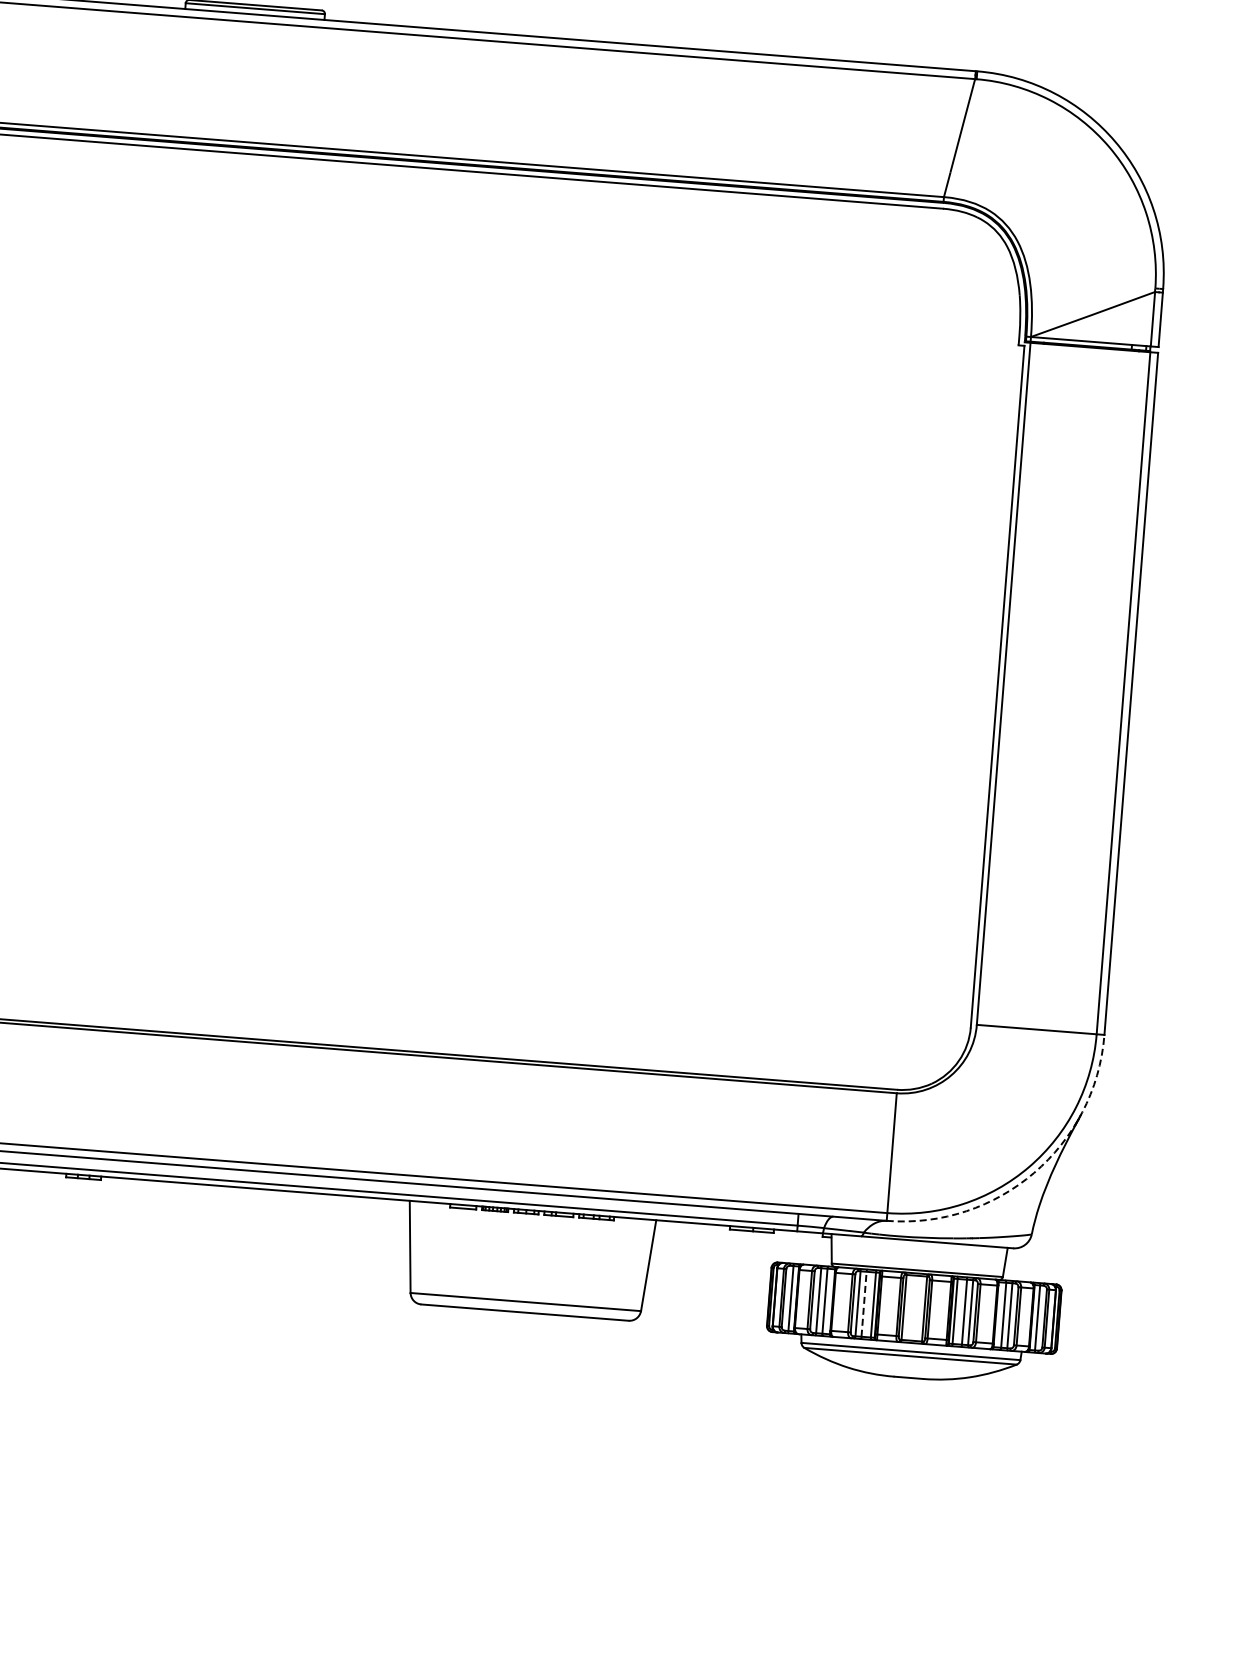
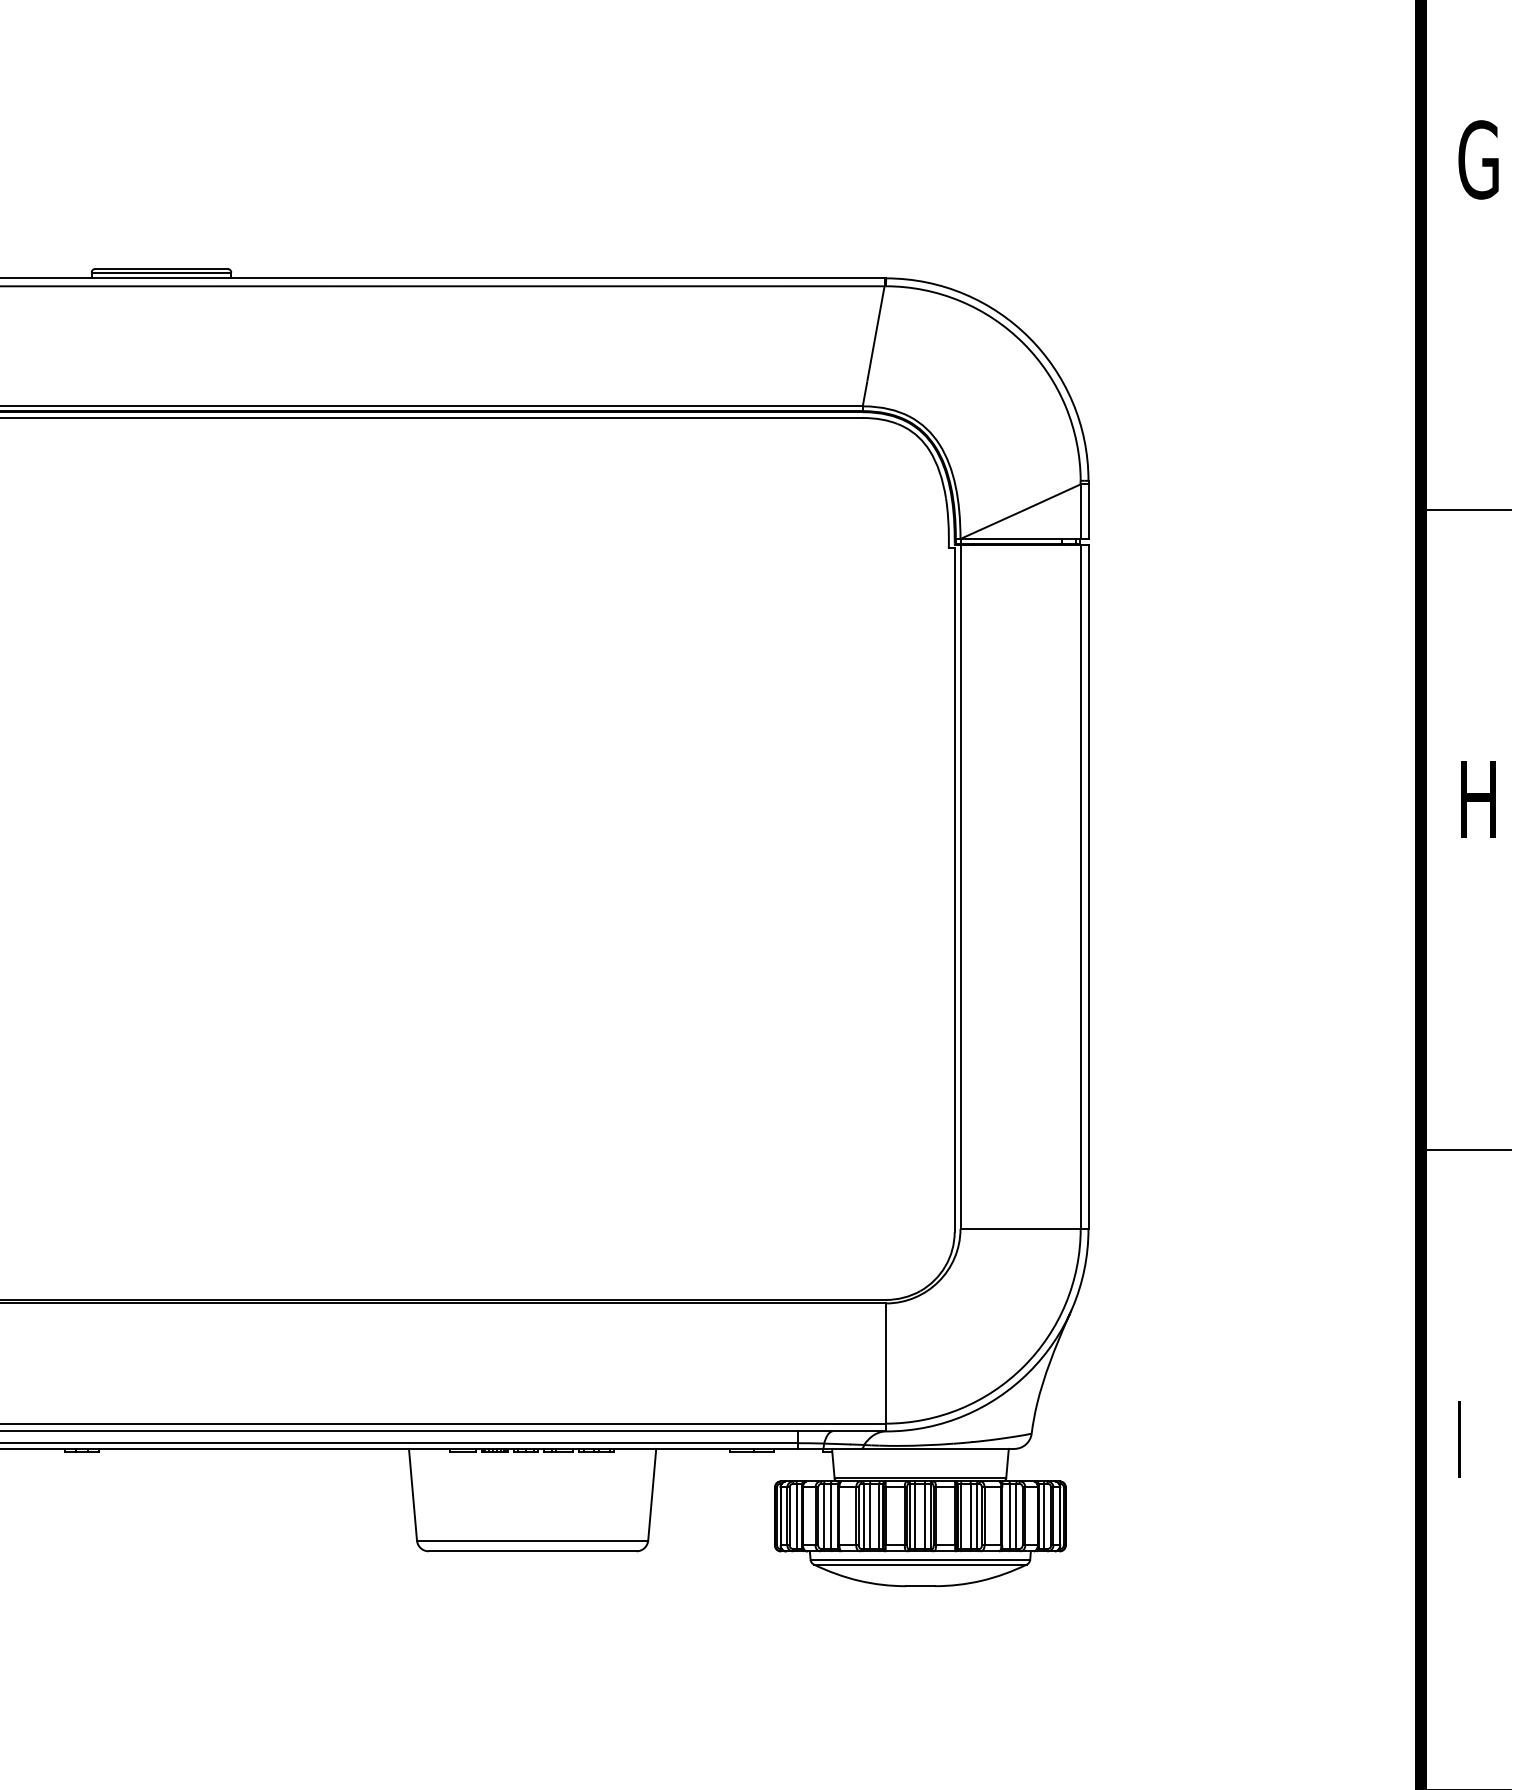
arc: (1034, 1173) -> (1029, 1372), dashed -> solid
line: (863, 1304) -> (869, 1516), dashed -> solid
line: (909, 1307) -> (915, 1516), added
line: (919, 1308) -> (925, 1516), added

